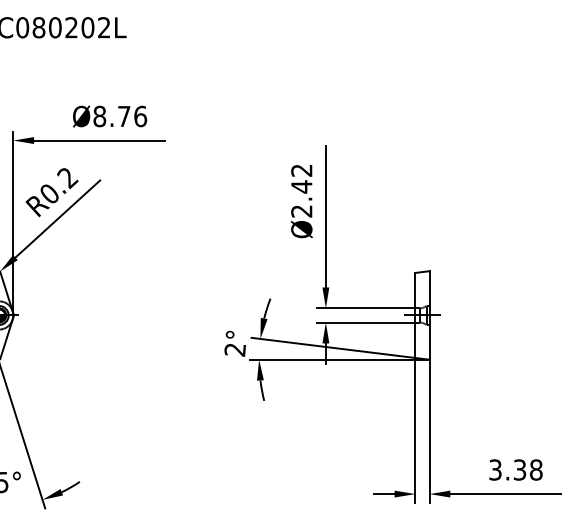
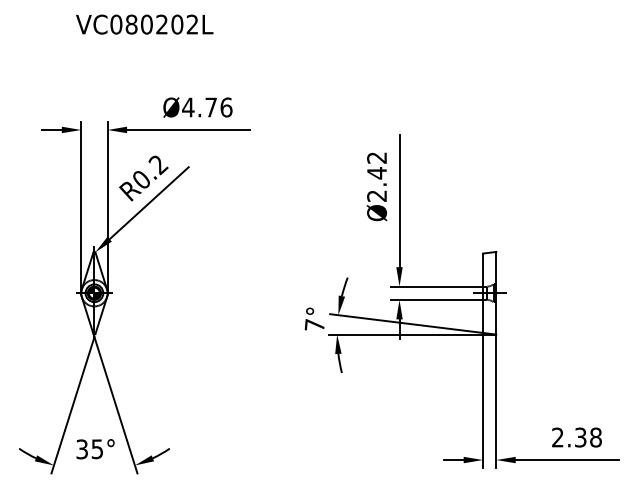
text: (99, 116) -> (188, 107), Ø8.76 -> Ø4.76
text: (234, 349) -> (314, 325), 2° -> 7°
text: (495, 469) -> (557, 437), 3.38 -> 2.38

